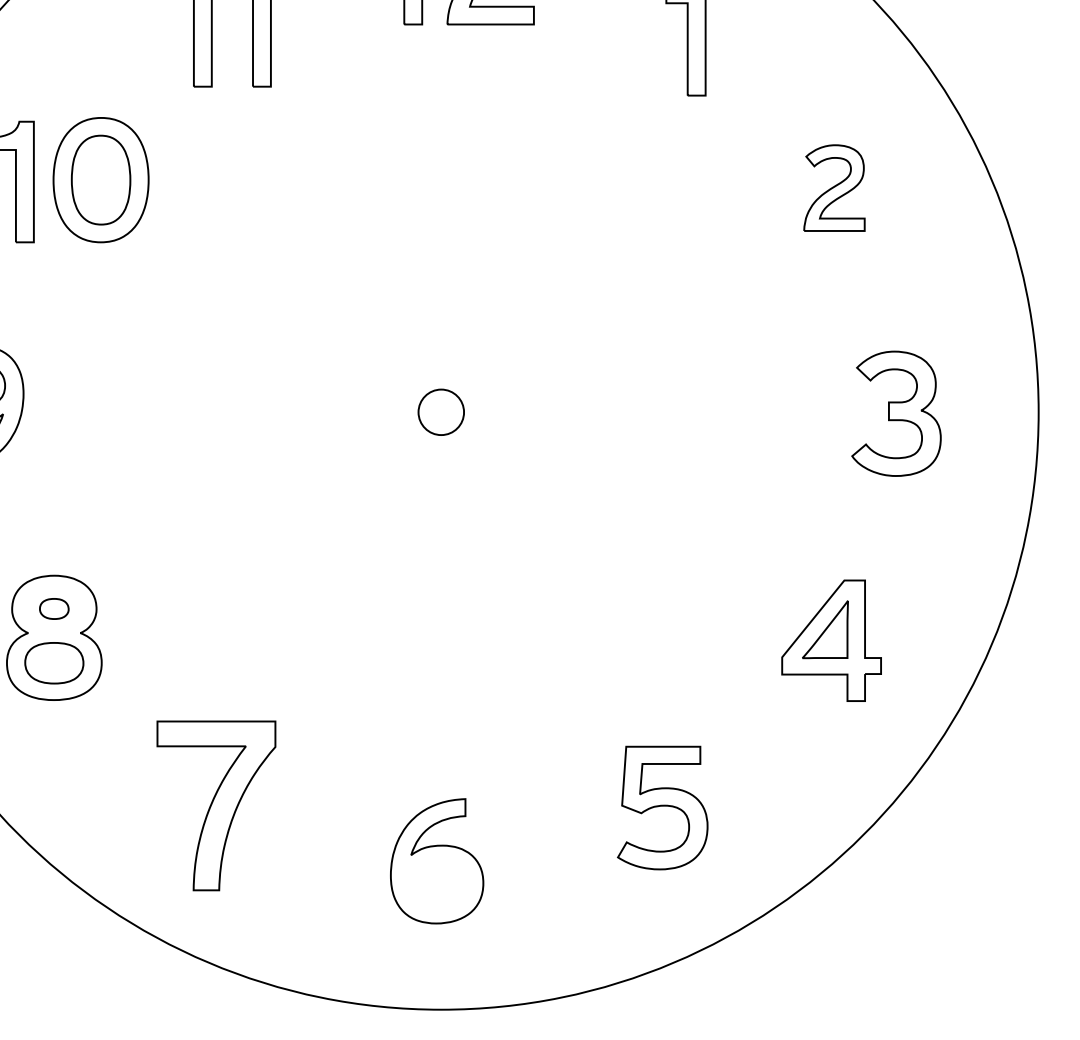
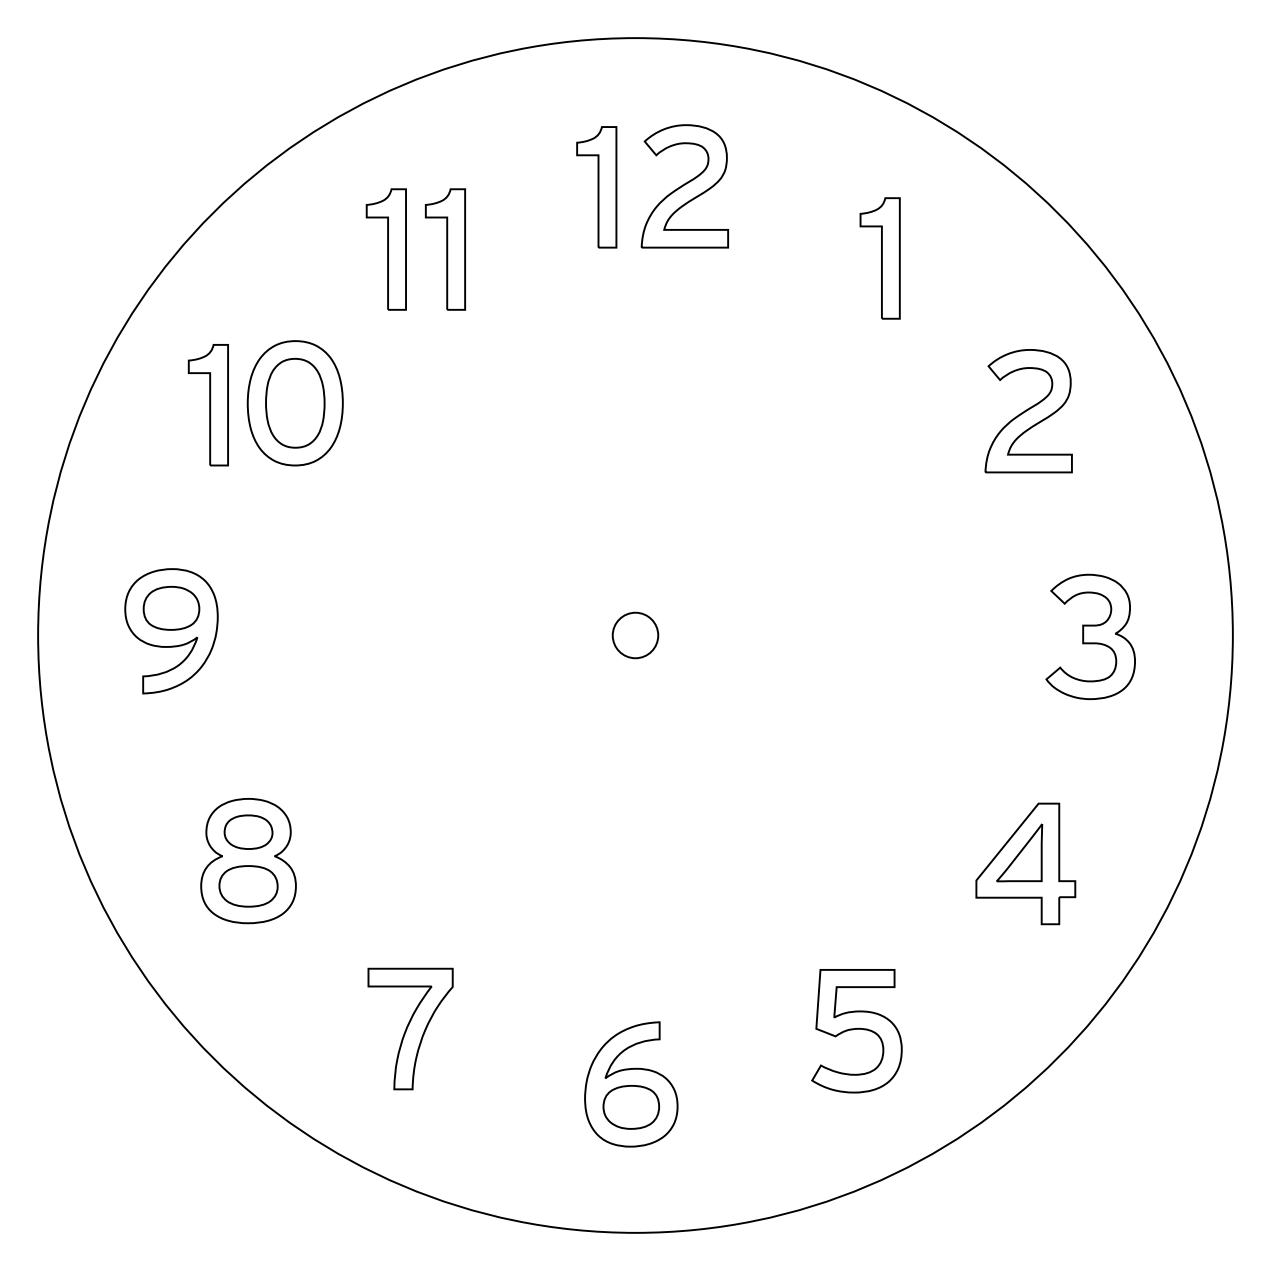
part: (834, 188) -> (1028, 411), size x1.43
part: (54, 608) -> (248, 831), size x1.67
part: (216, 805) -> (410, 1028), size x0.71
part: (436, 884) -> (630, 1107), added

